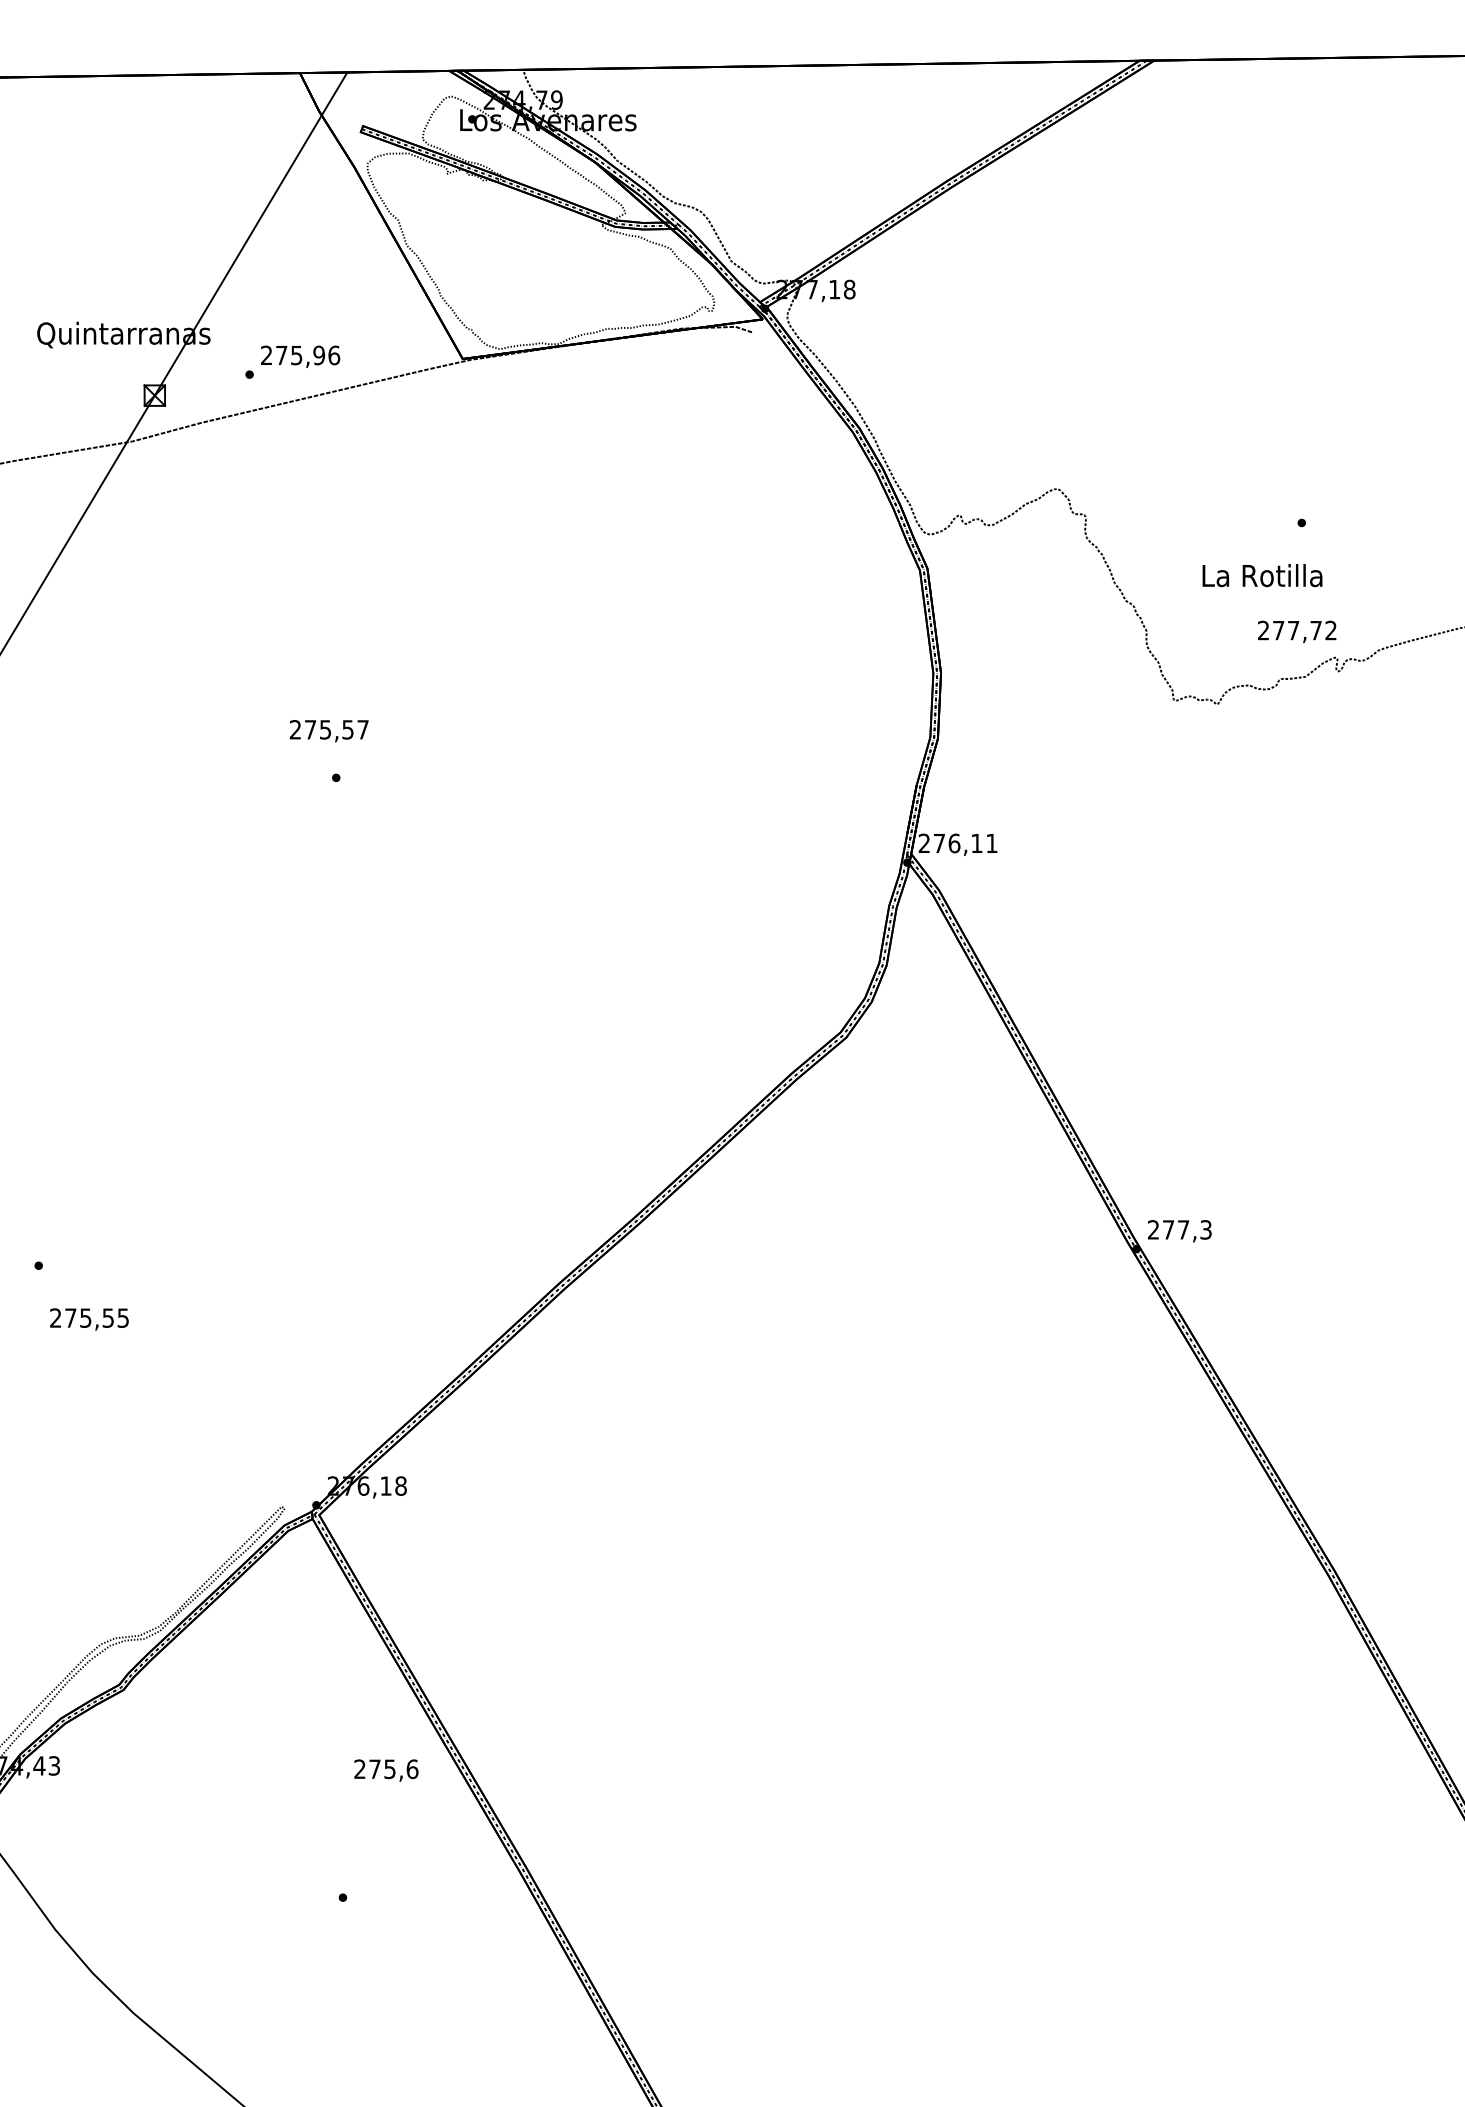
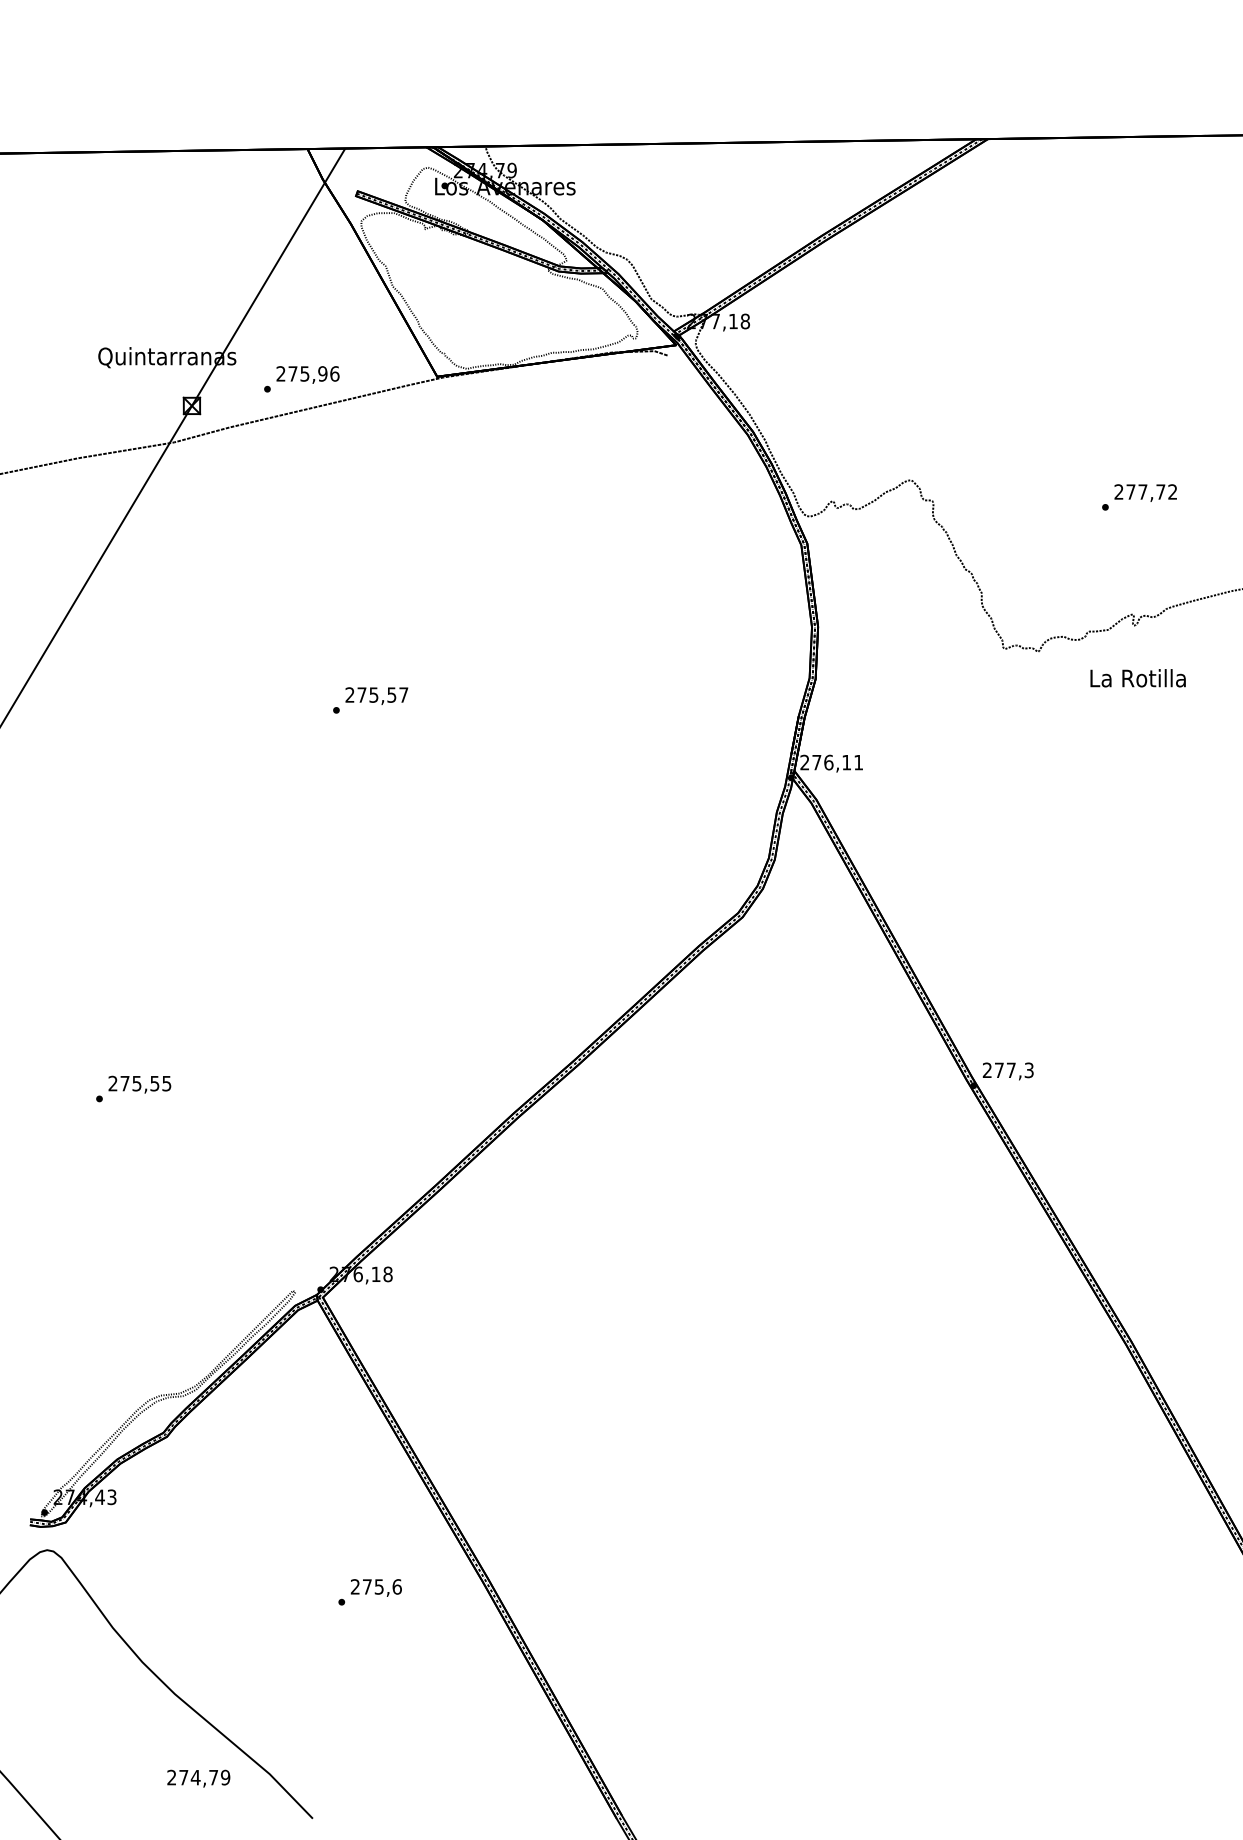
text: (1261, 575) -> (1137, 678), moved
text: (1296, 631) -> (1145, 492), moved
text: (328, 730) -> (376, 695), moved
text: (88, 1319) -> (139, 1084), moved
text: (385, 1769) -> (375, 1587), moved

